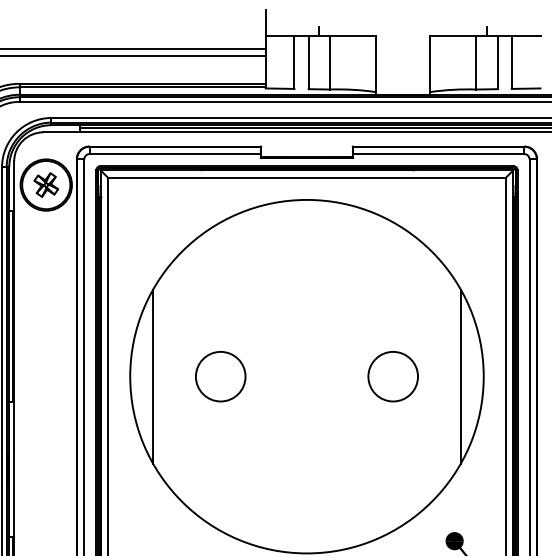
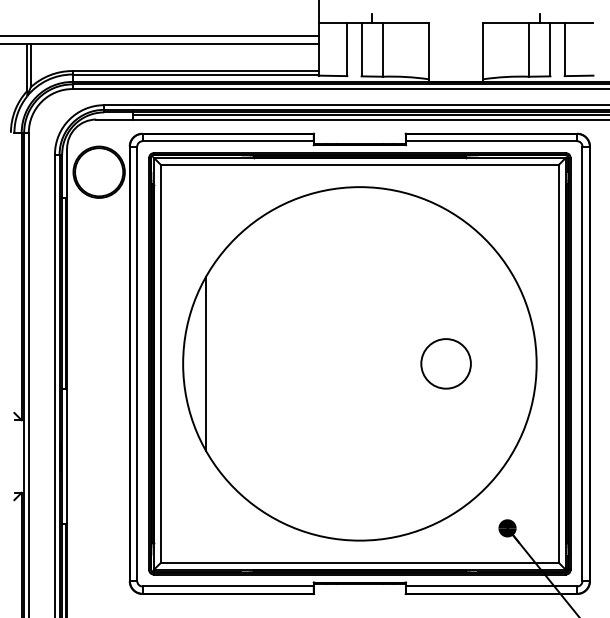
part: (45, 184) -> (98, 171), removed
circle: (220, 376) -> (273, 363), removed
line: (460, 376) -> (513, 363), removed

